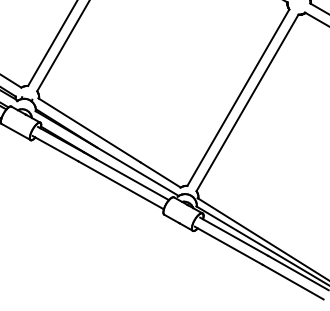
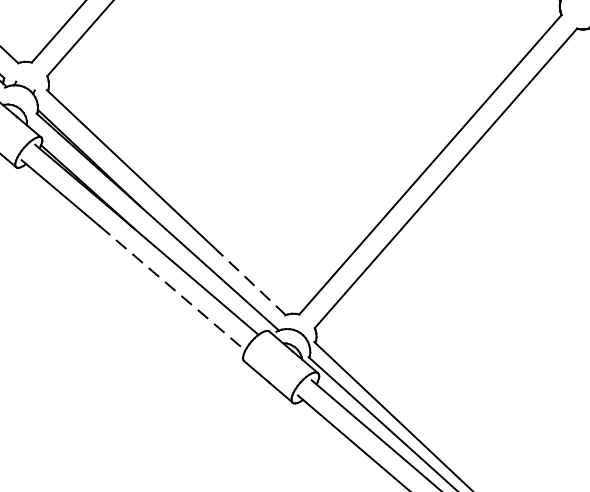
line: (160, 174) -> (252, 282), solid -> dashed
line: (121, 185) -> (173, 288), solid -> dashed

